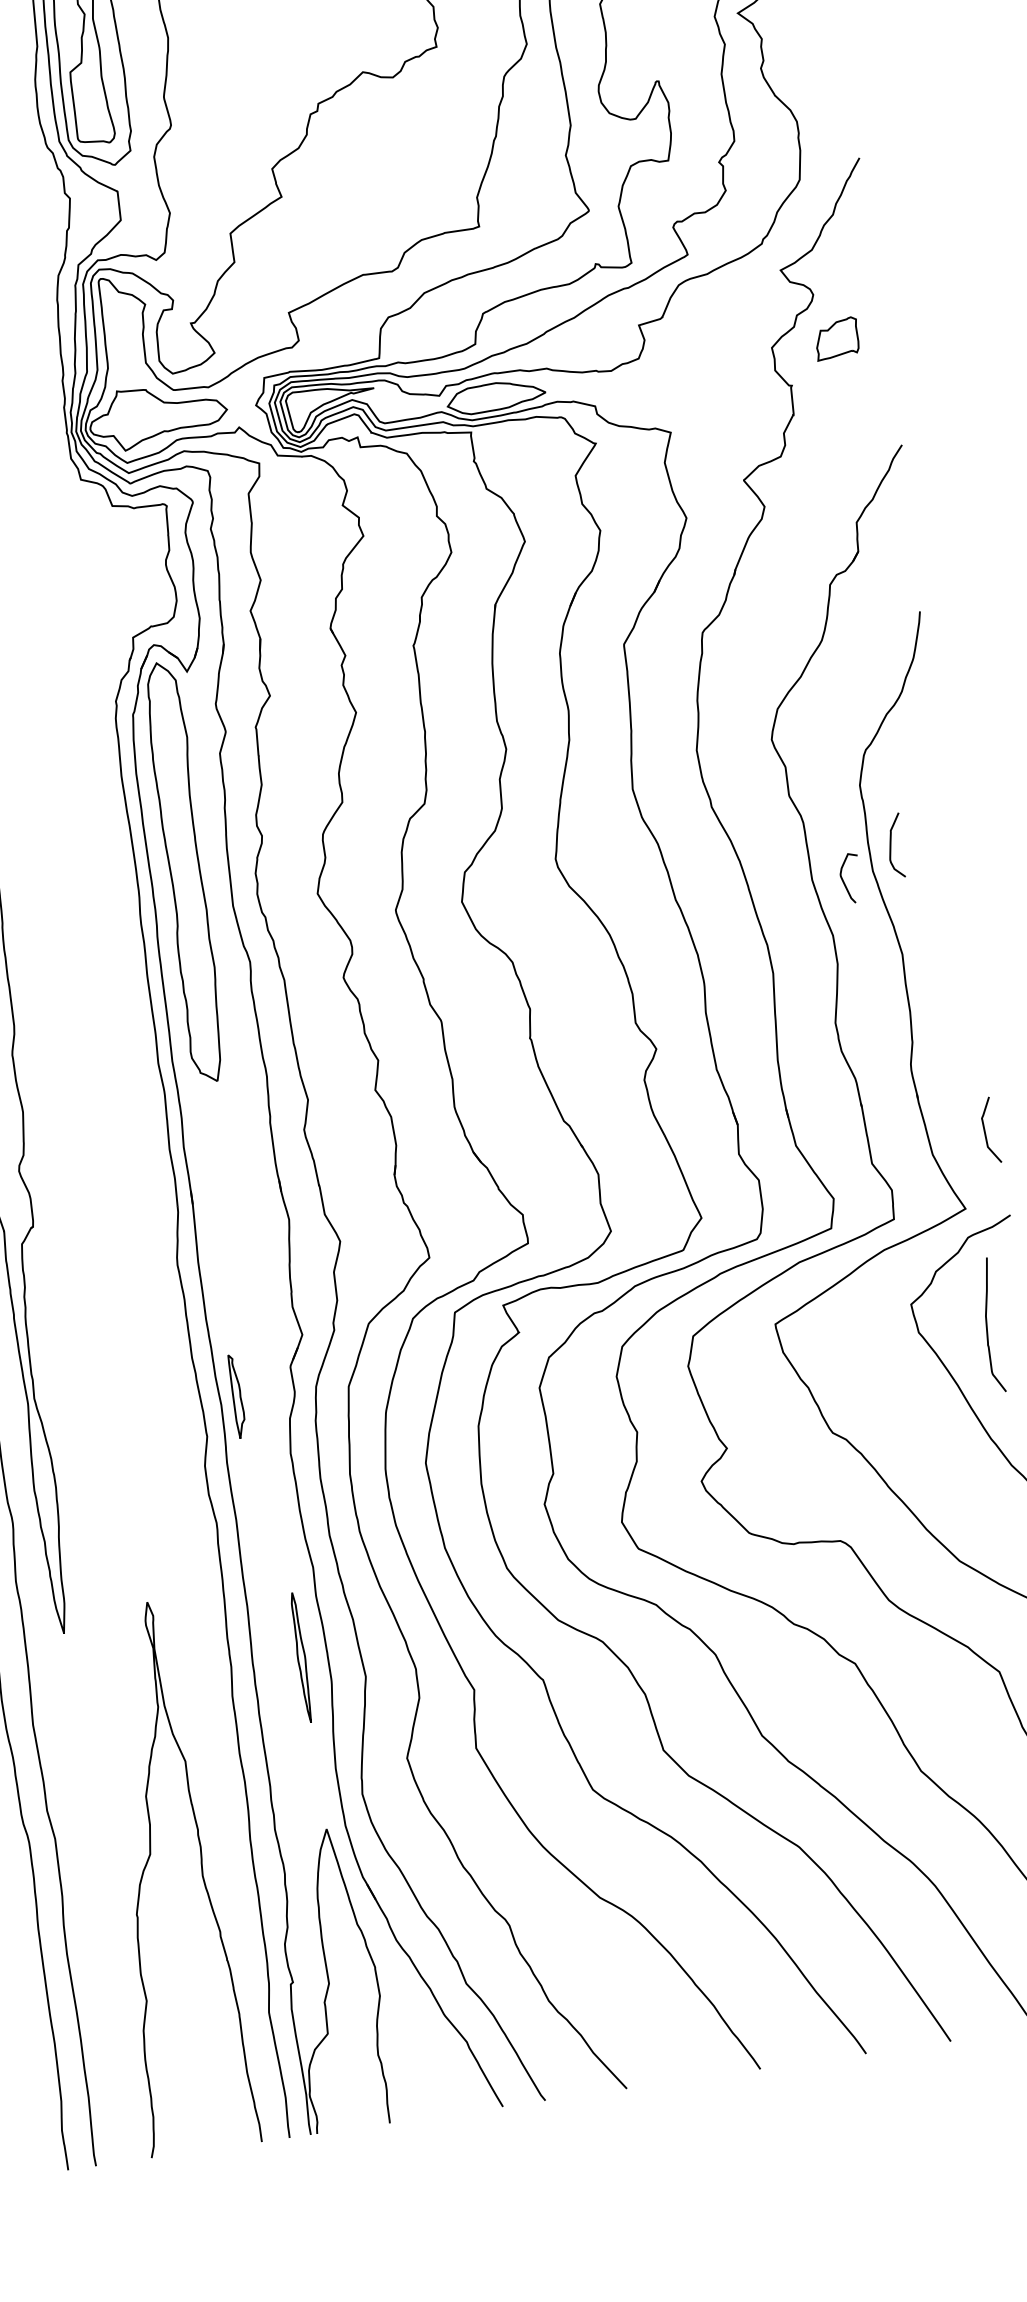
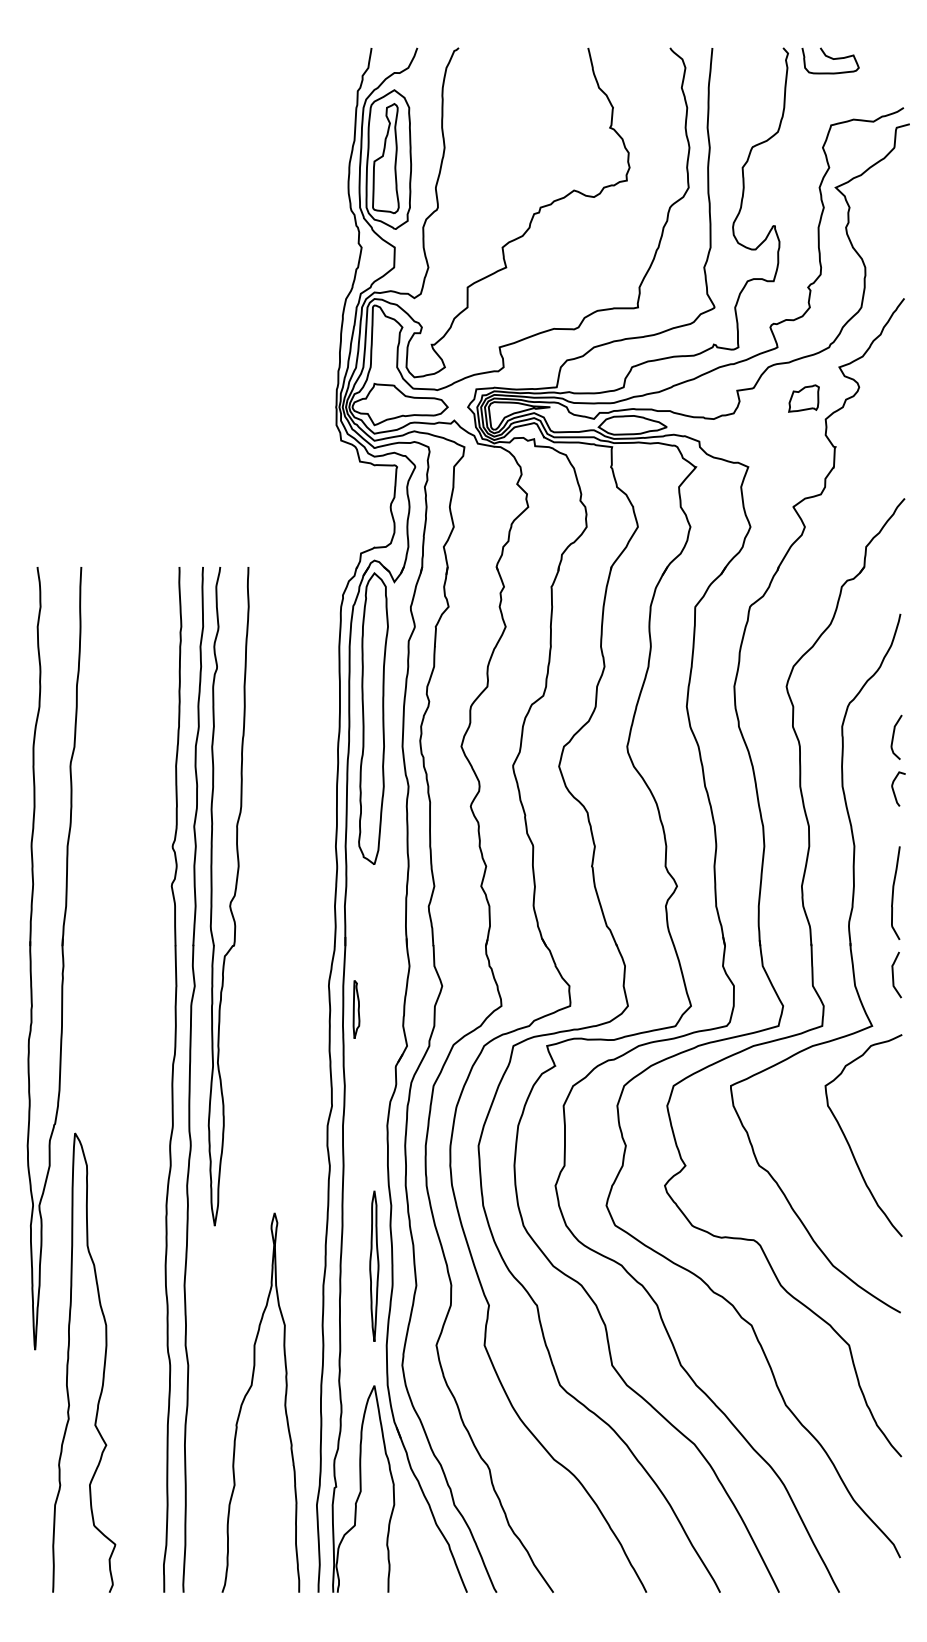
part: (836, 338) -> (803, 398), moved
curve: (892, 843) -> (894, 735), moved
curve: (844, 881) -> (894, 790), moved
curve: (987, 1325) -> (893, 892), moved
part: (237, 1396) -> (356, 1009), moved
part: (301, 1656) -> (374, 1265), size x1.67

